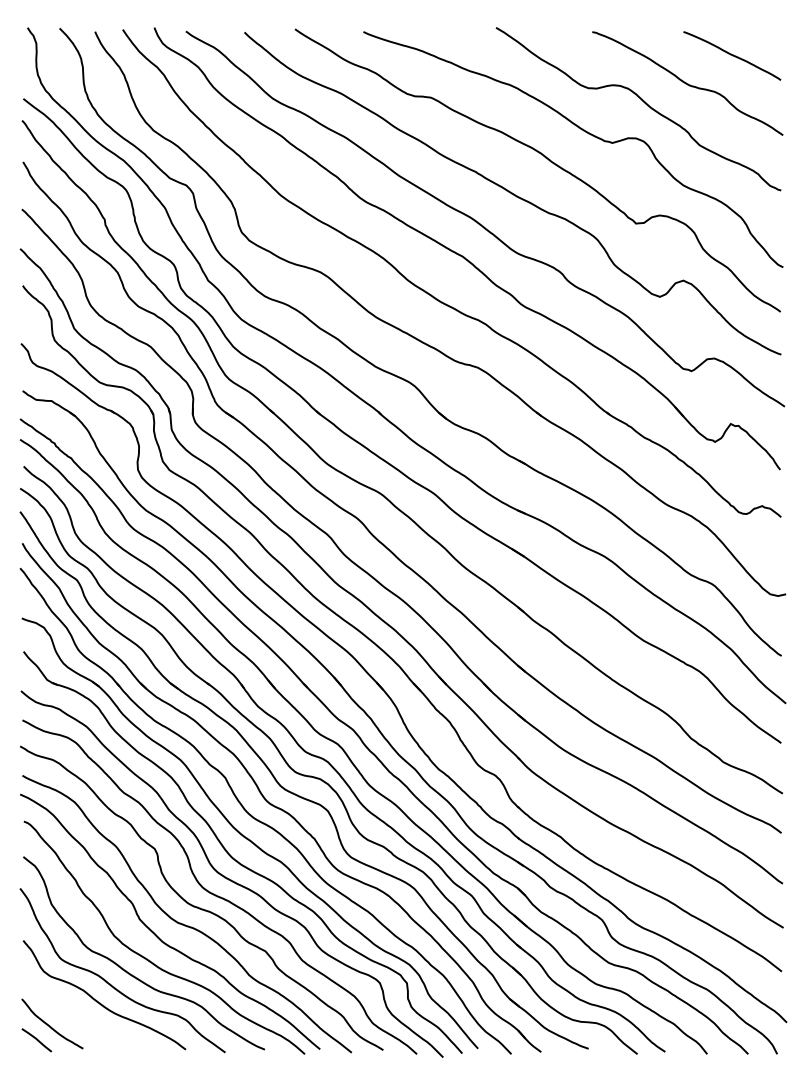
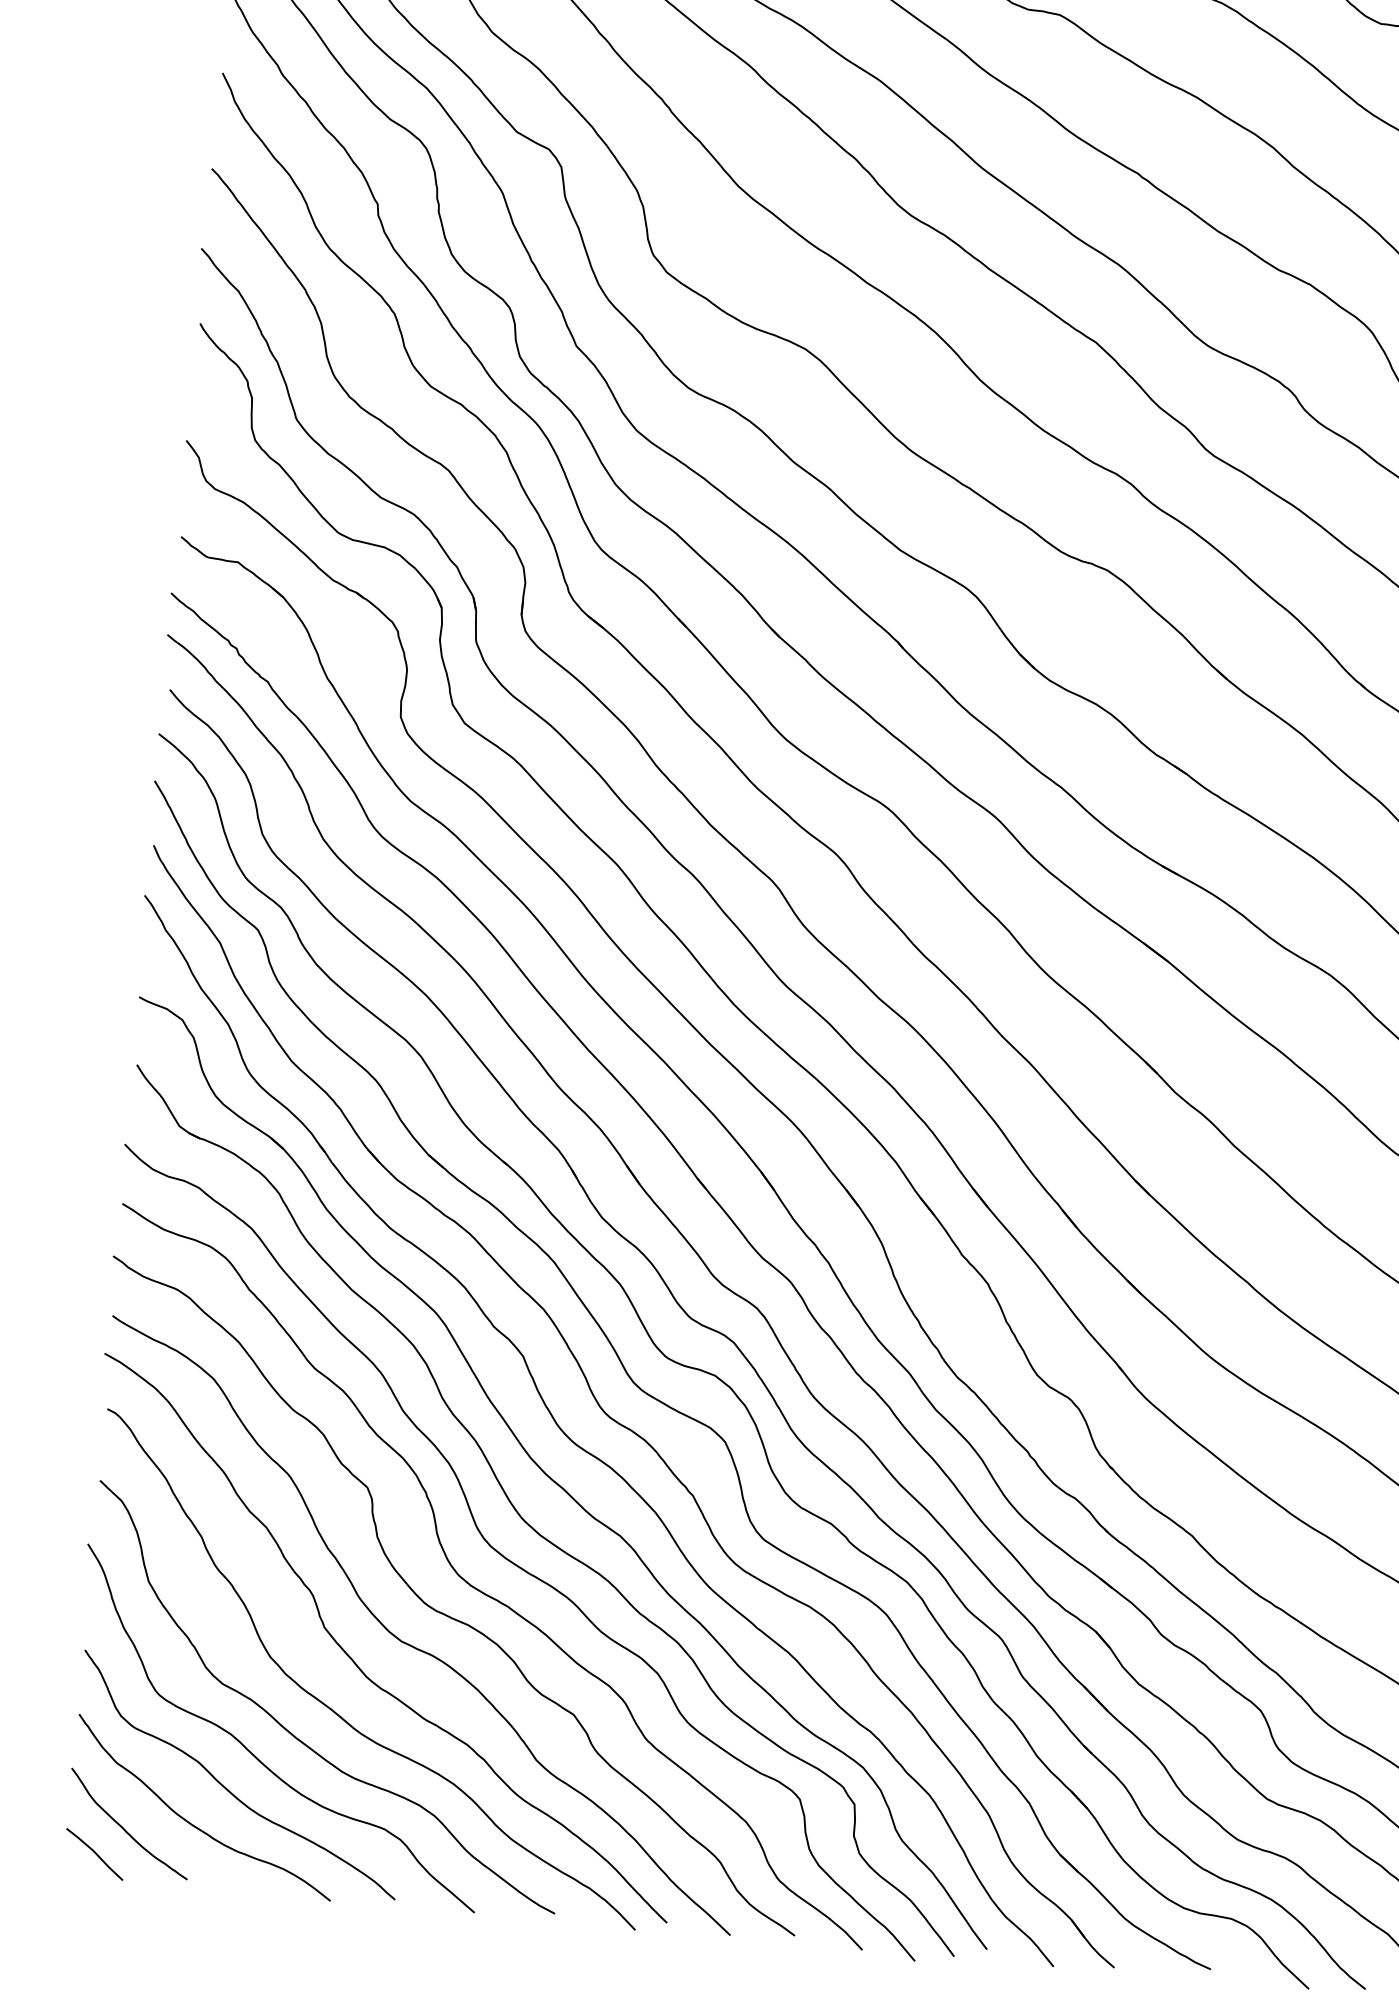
curve: (83, 1020) -> (192, 1822), added

